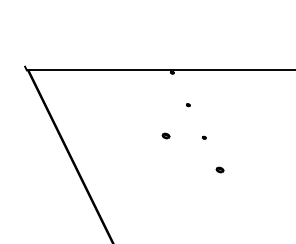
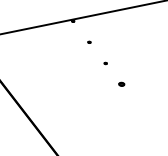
part: (165, 135) -> (77, 67), removed

